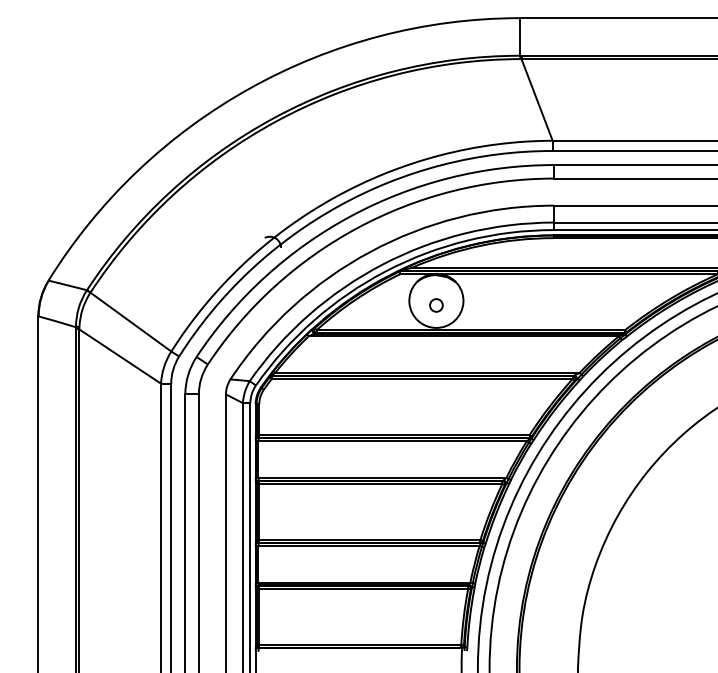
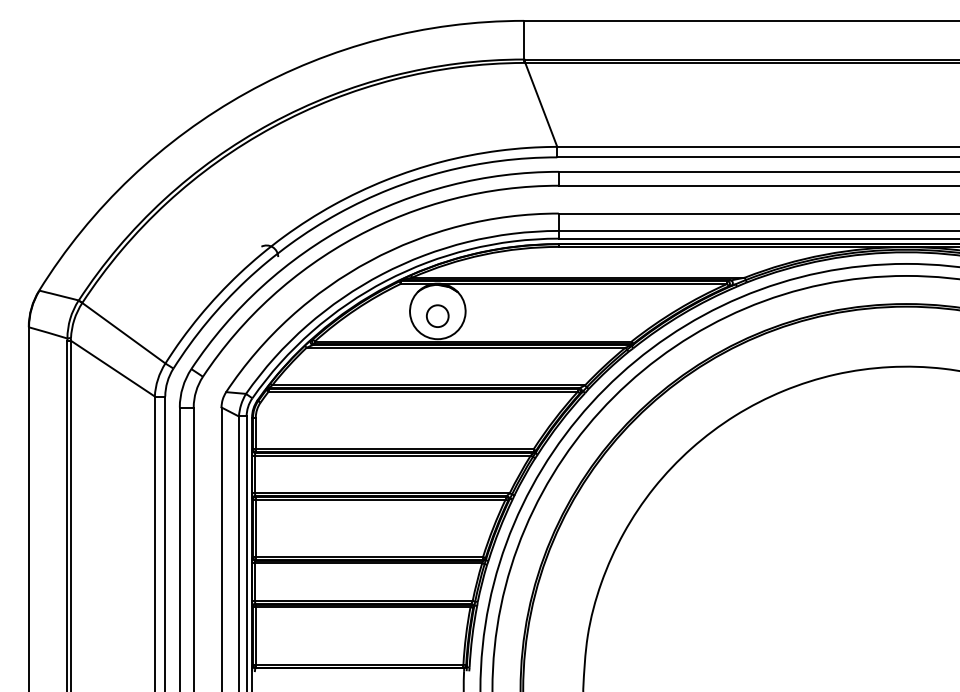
circle: (436, 304) -> (437, 315), size x1.67

